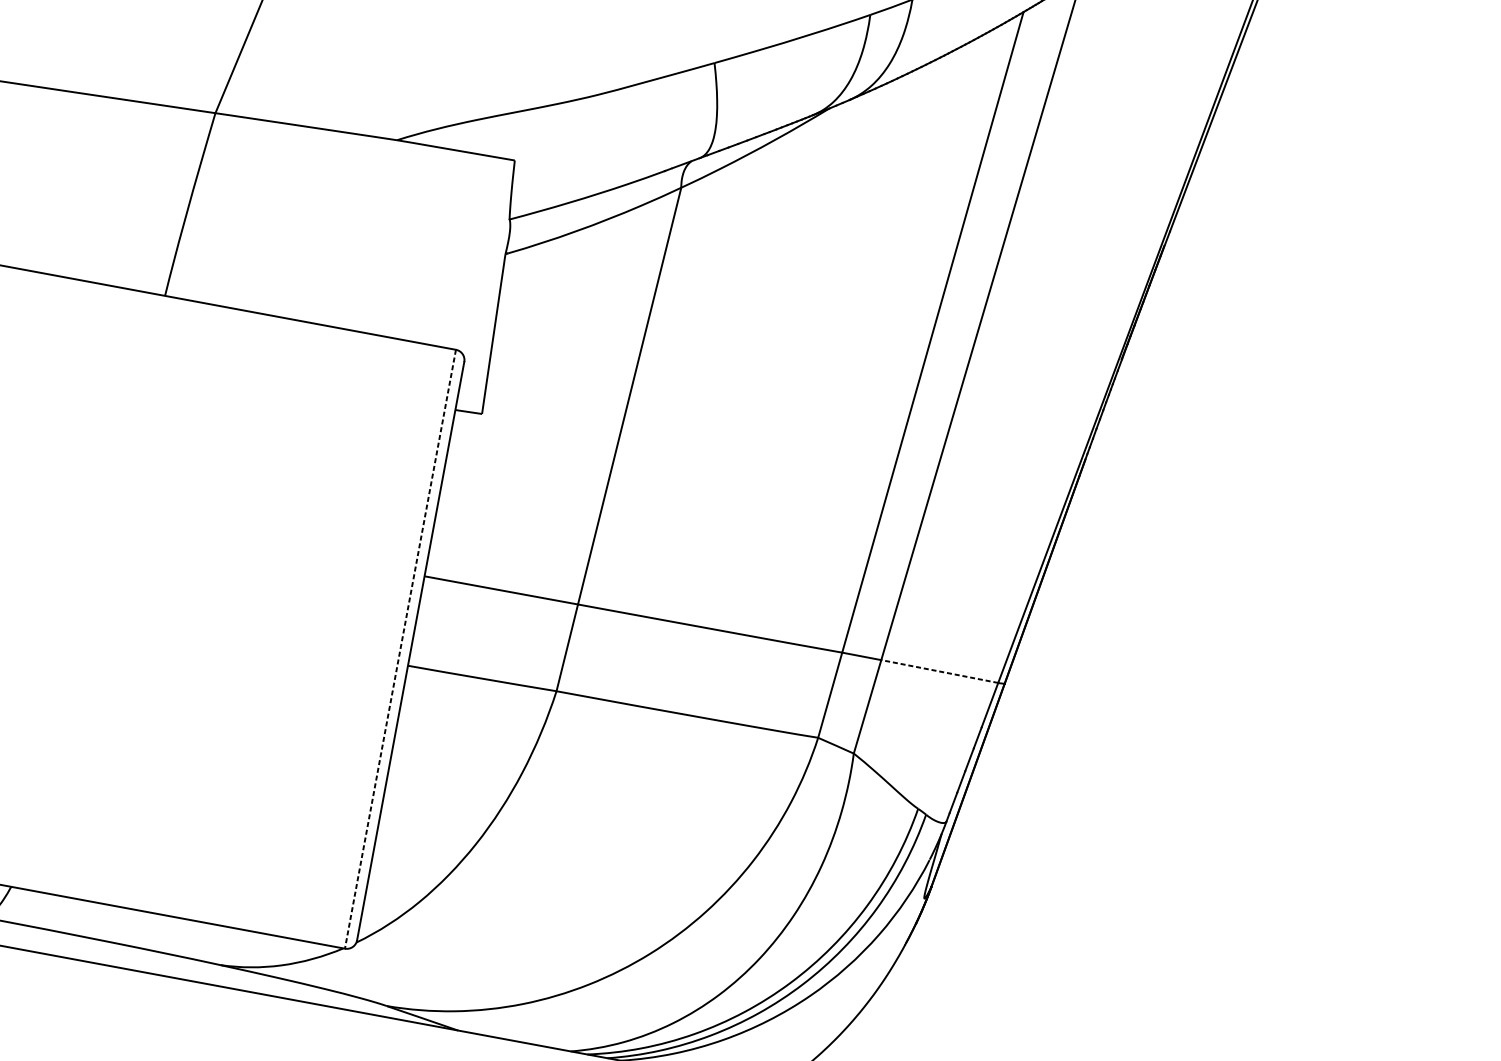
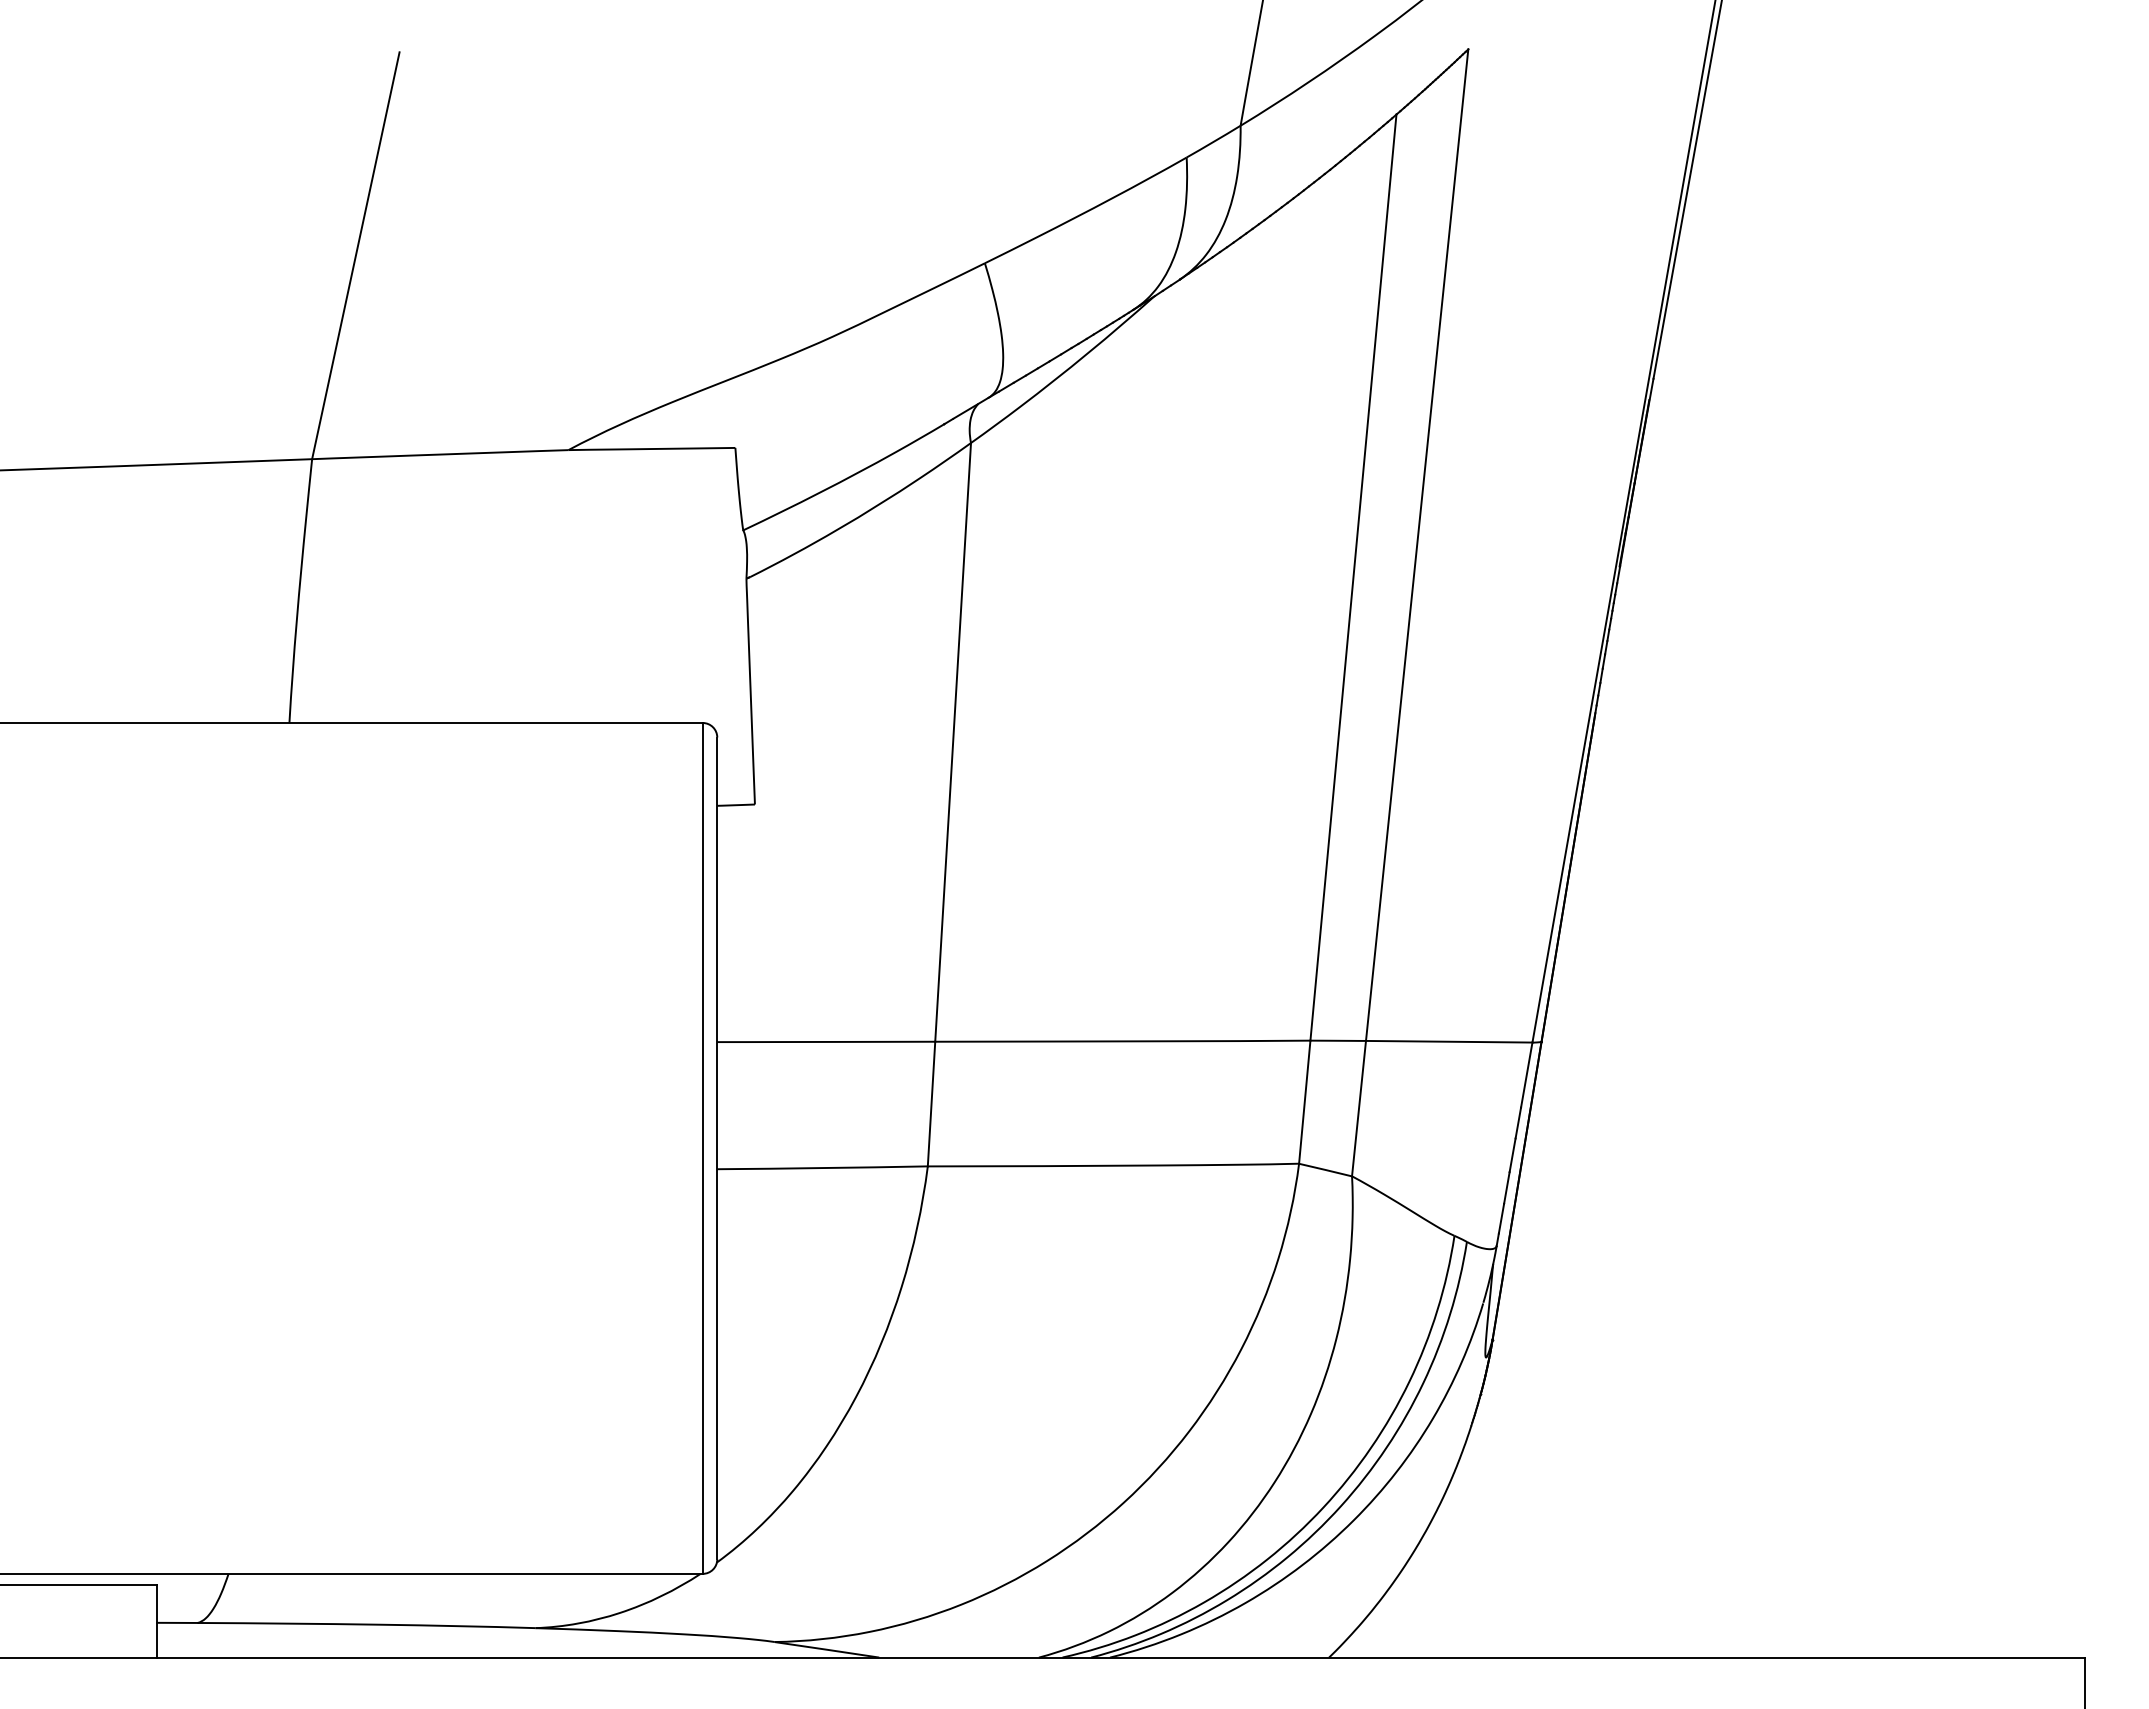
line: (400, 649) -> (702, 1148), dashed -> solid
line: (939, 671) -> (1448, 1041), dashed -> solid

